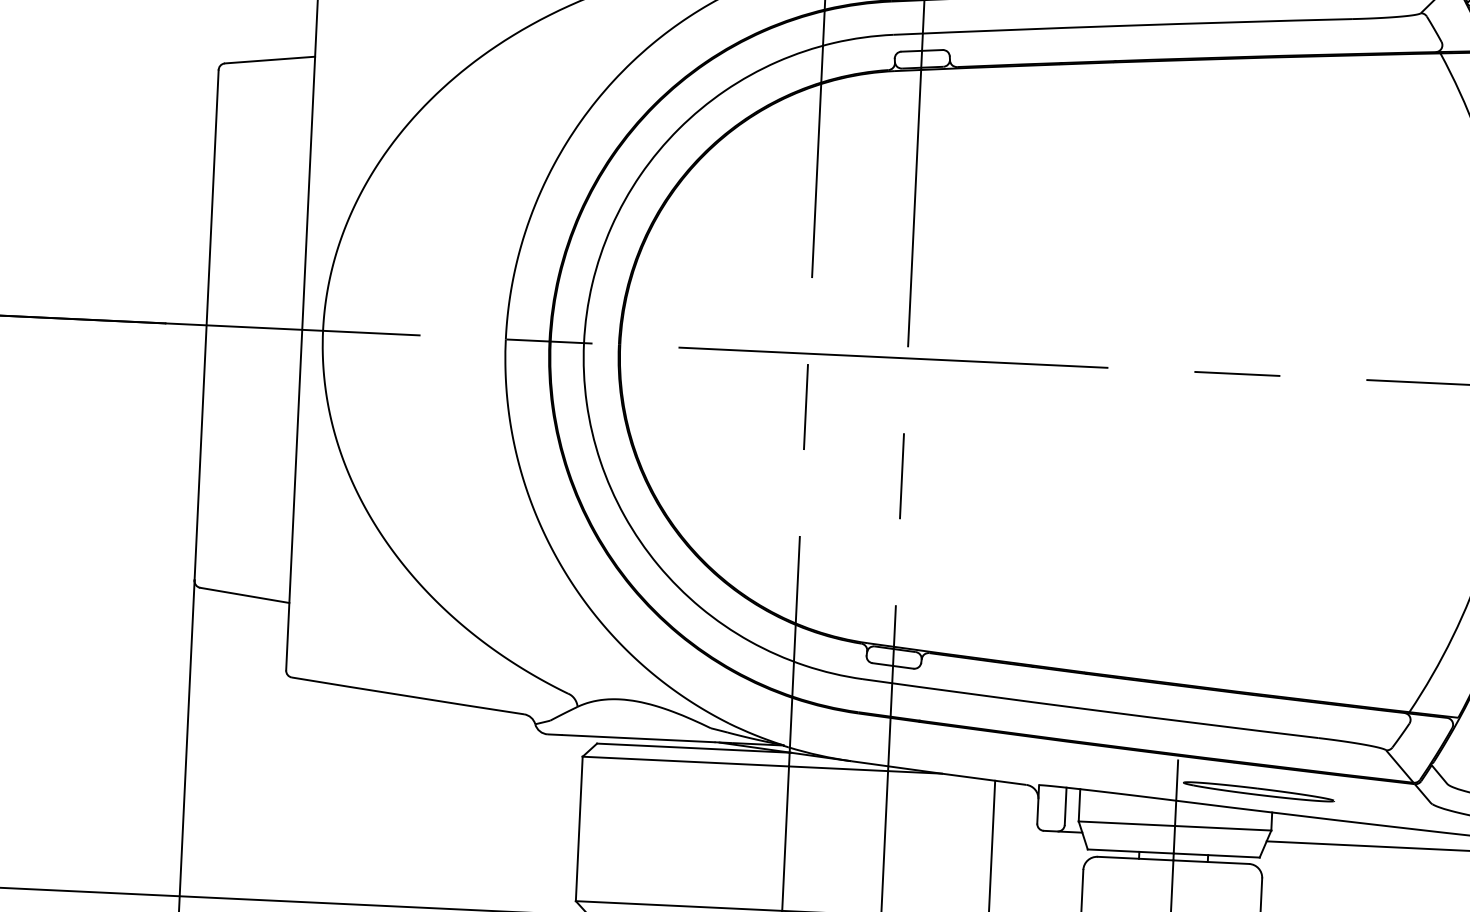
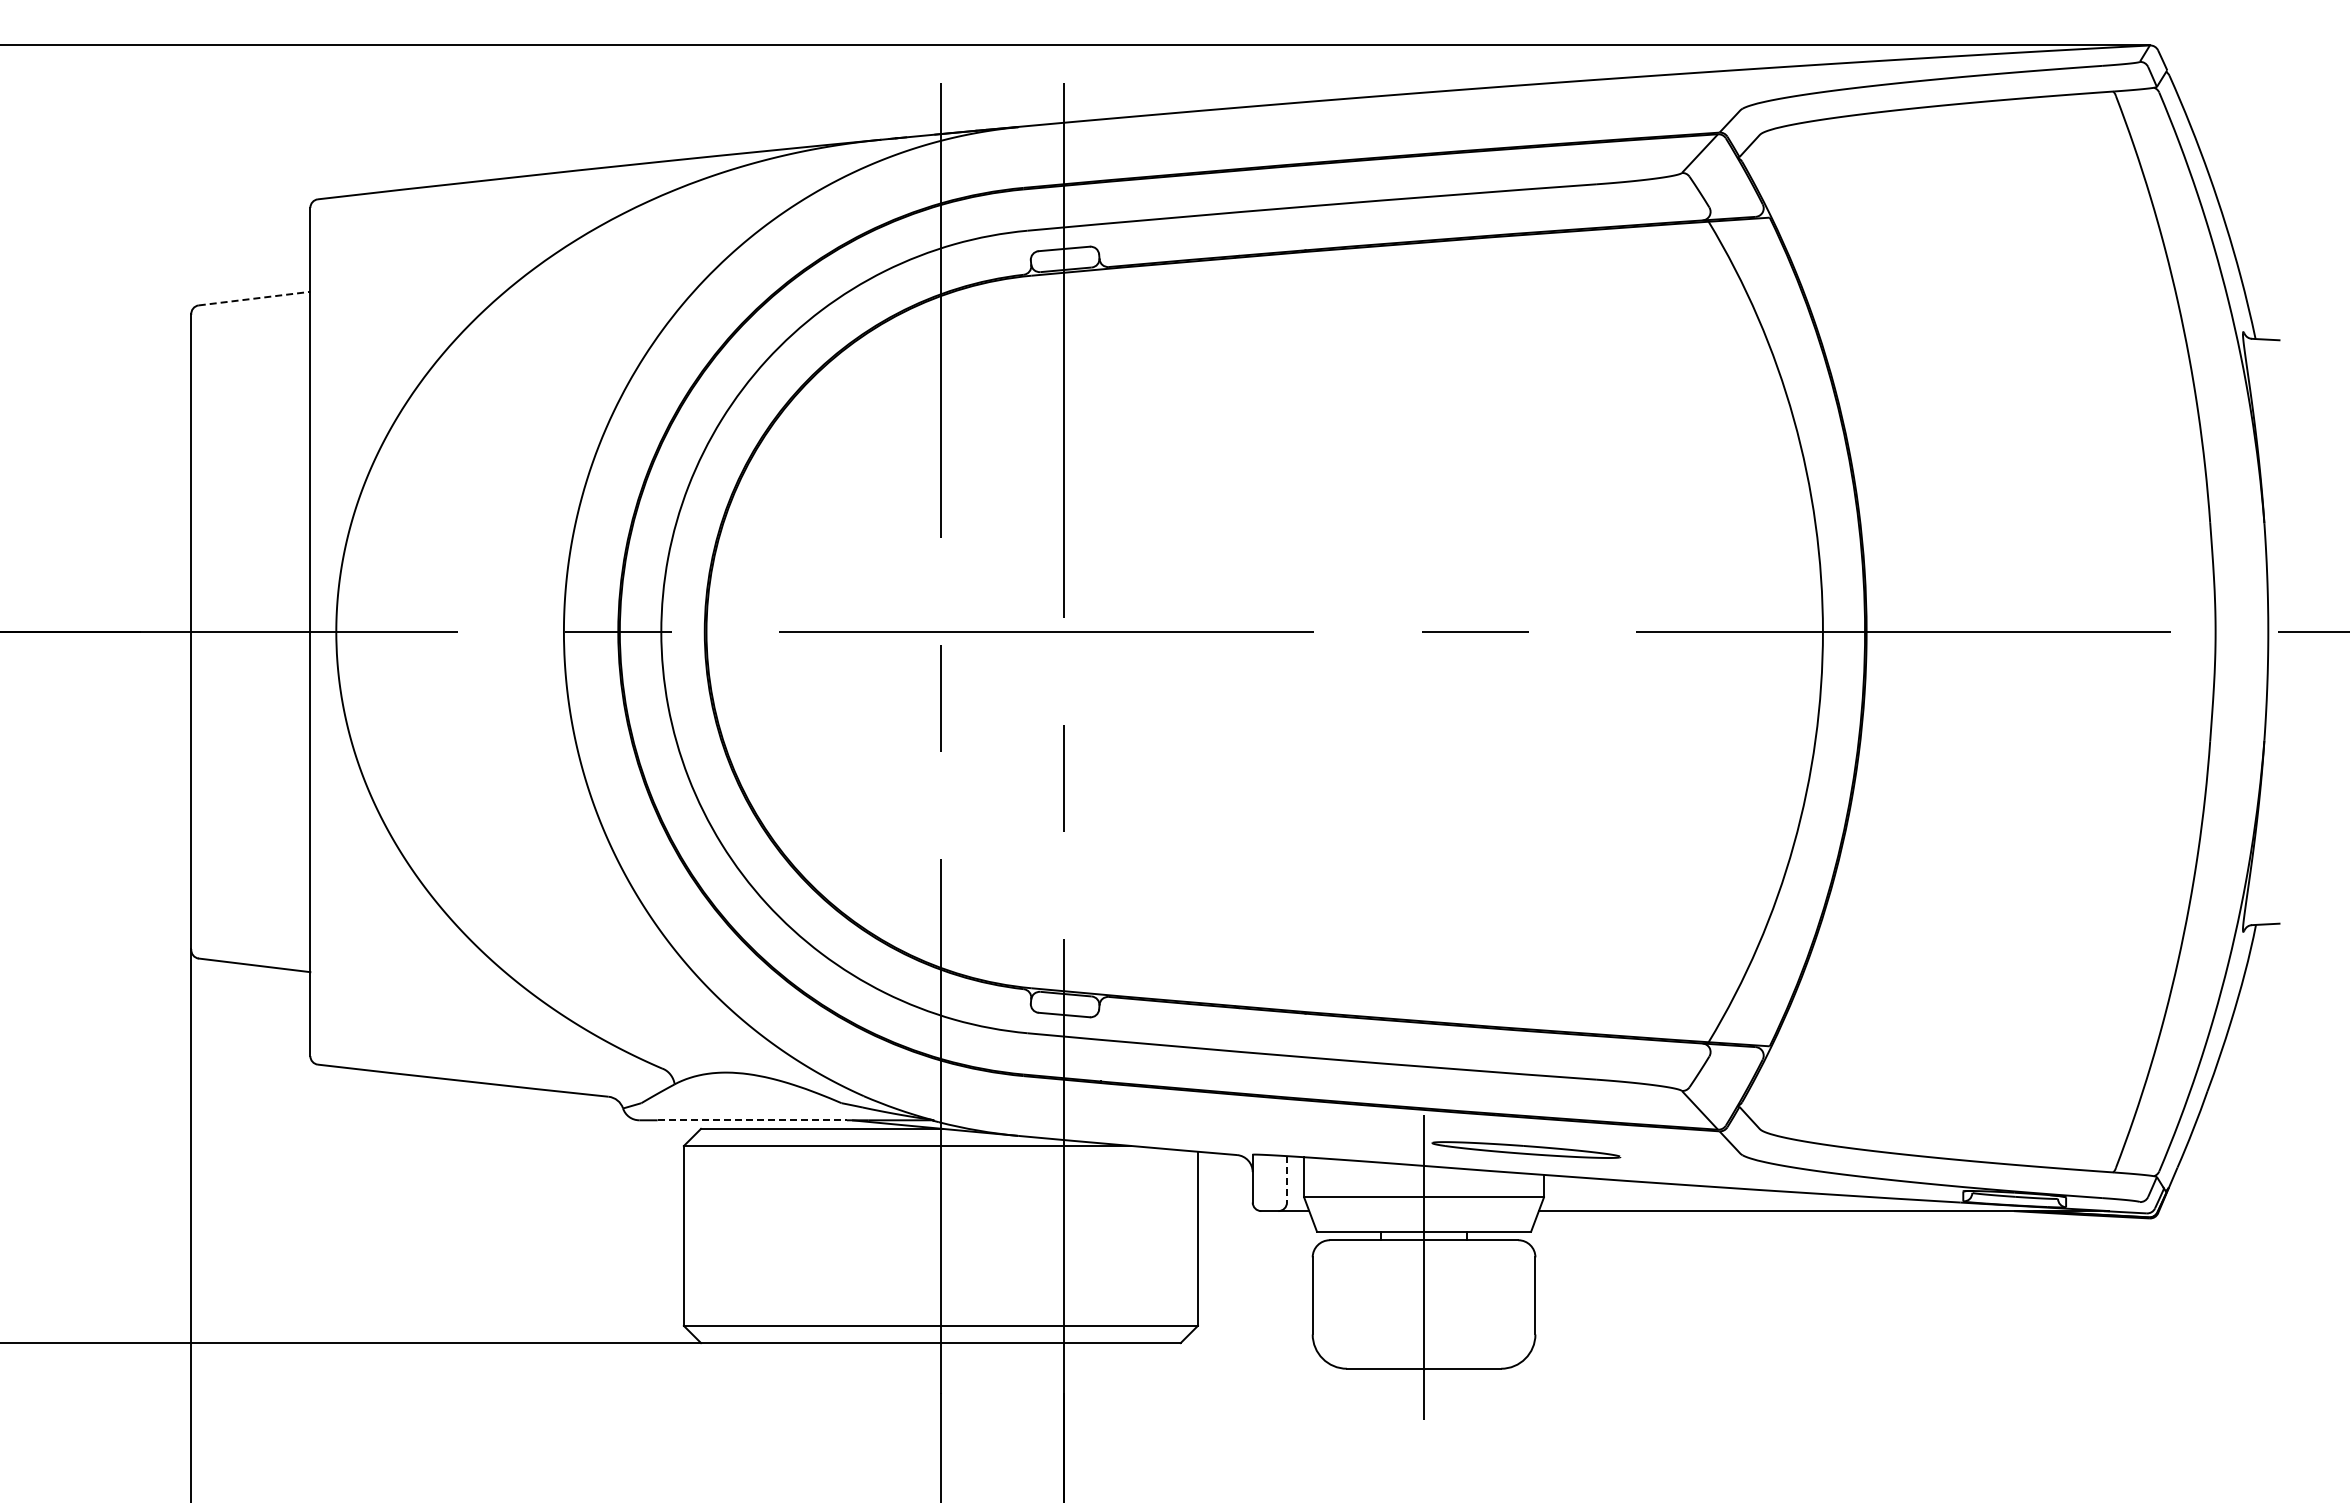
line: (270, 60) -> (255, 298), solid -> dashed
line: (638, 738) -> (752, 1120), solid -> dashed
line: (1066, 806) -> (1287, 1179), solid -> dashed

